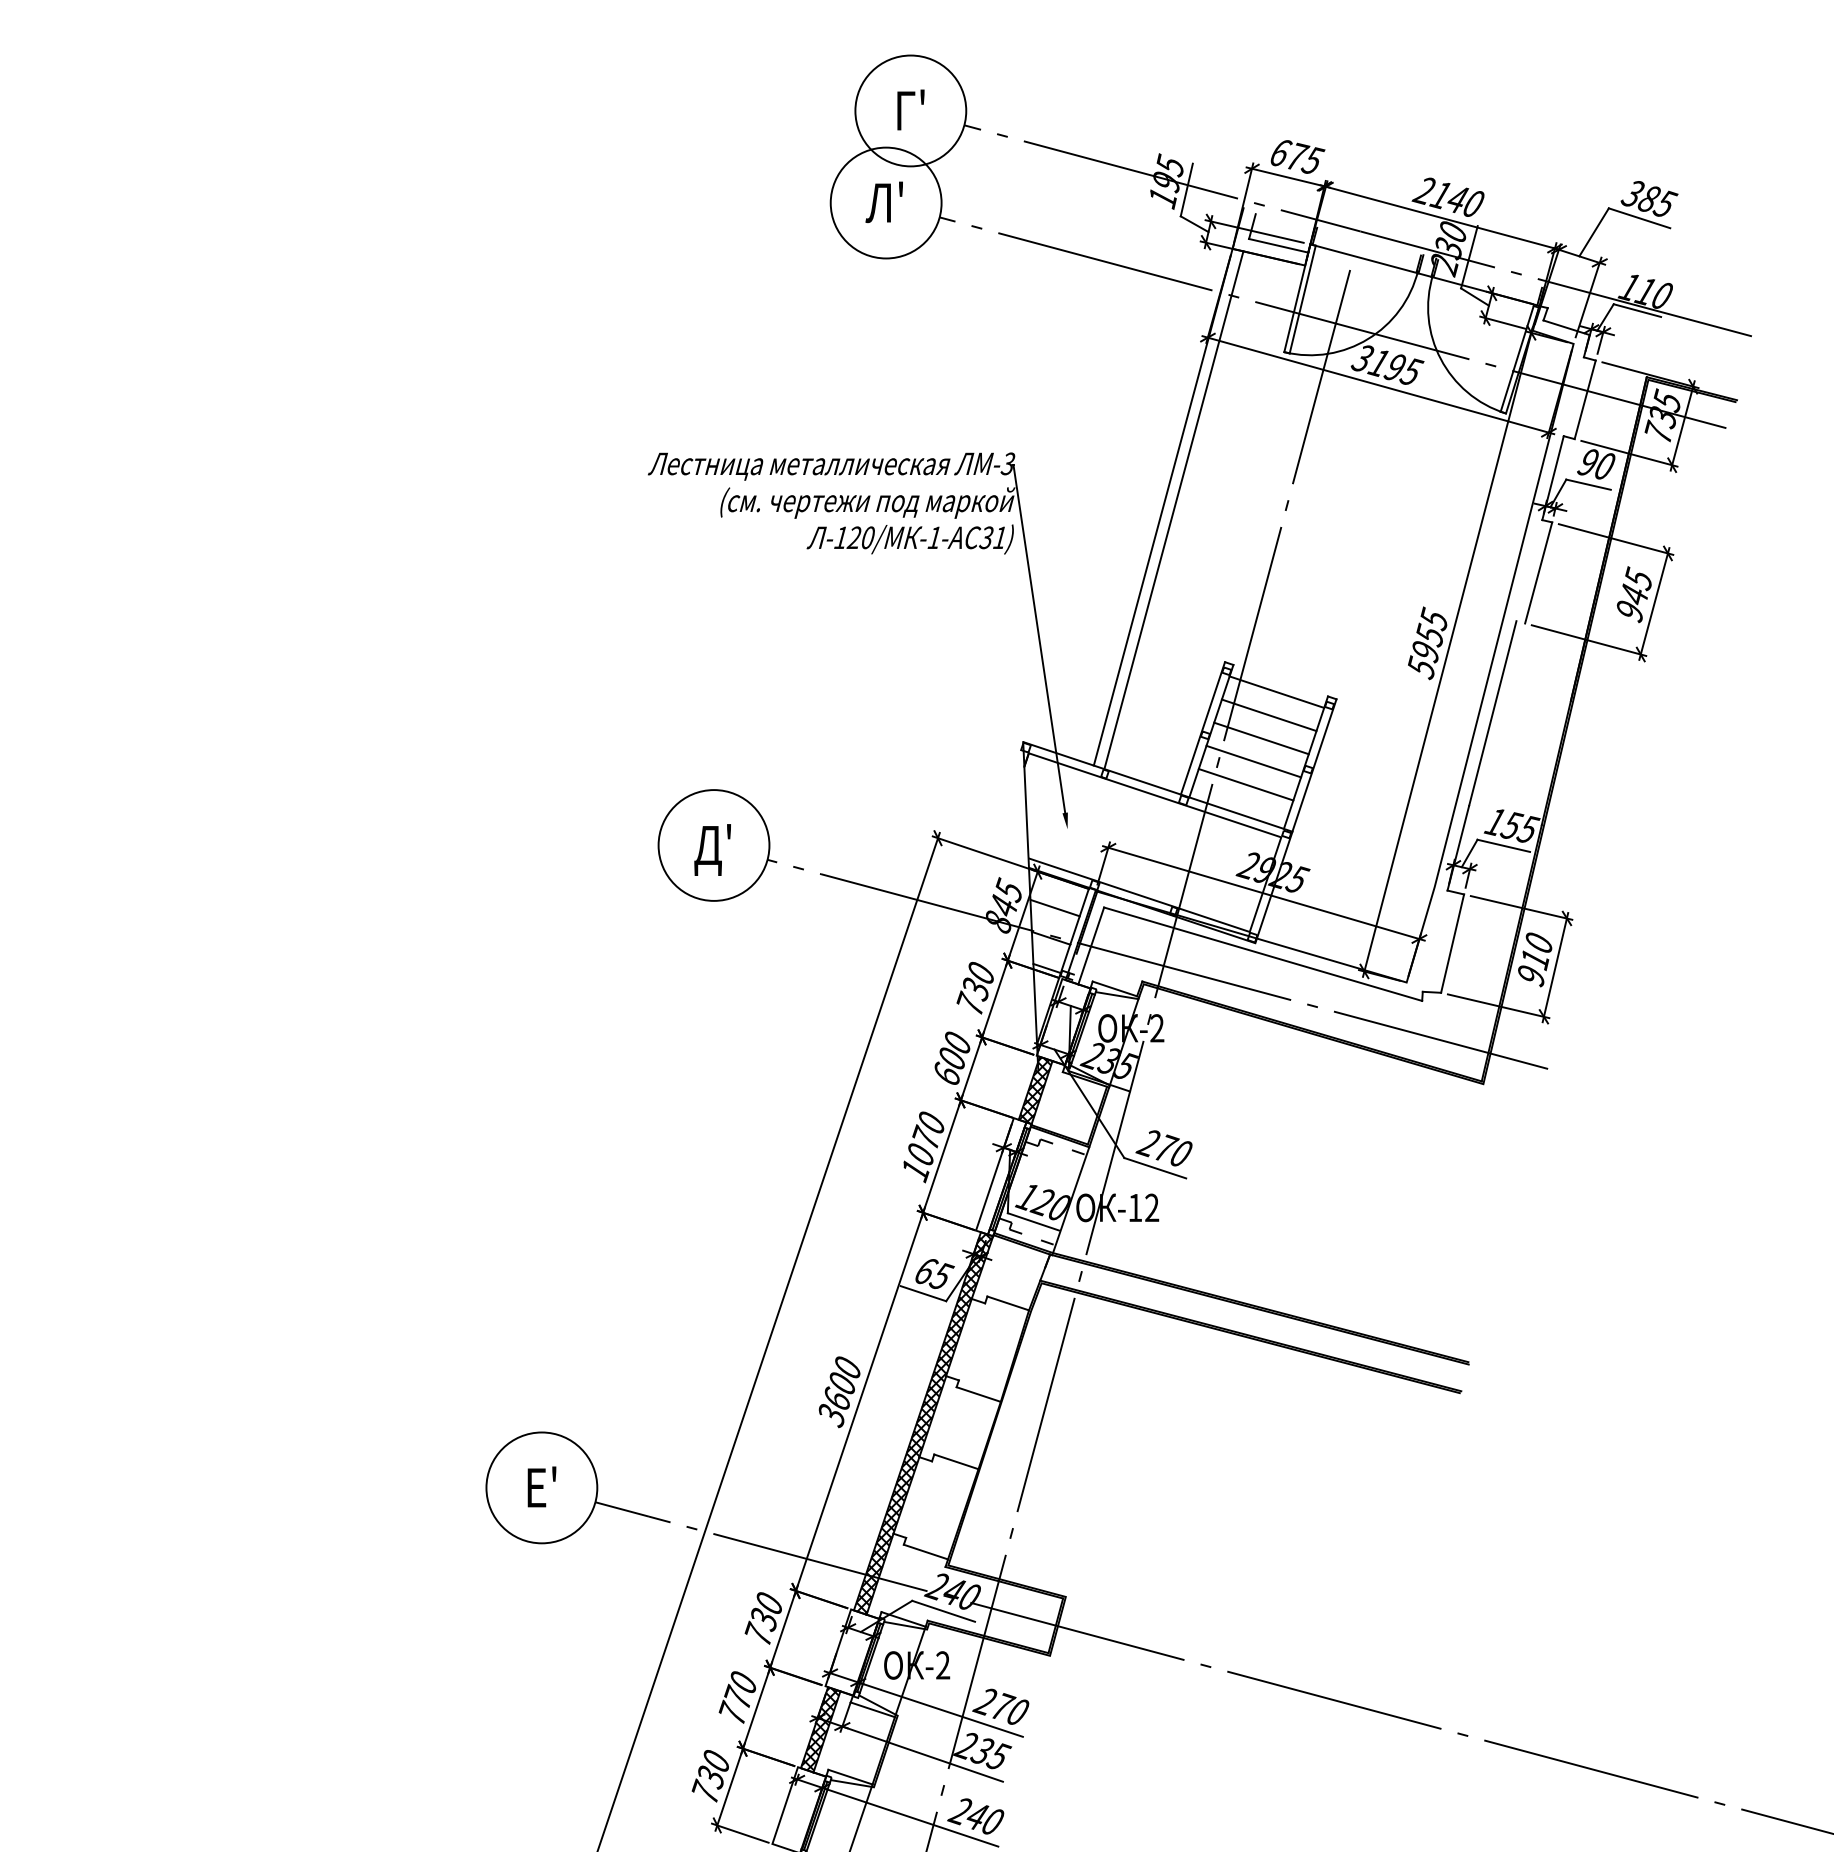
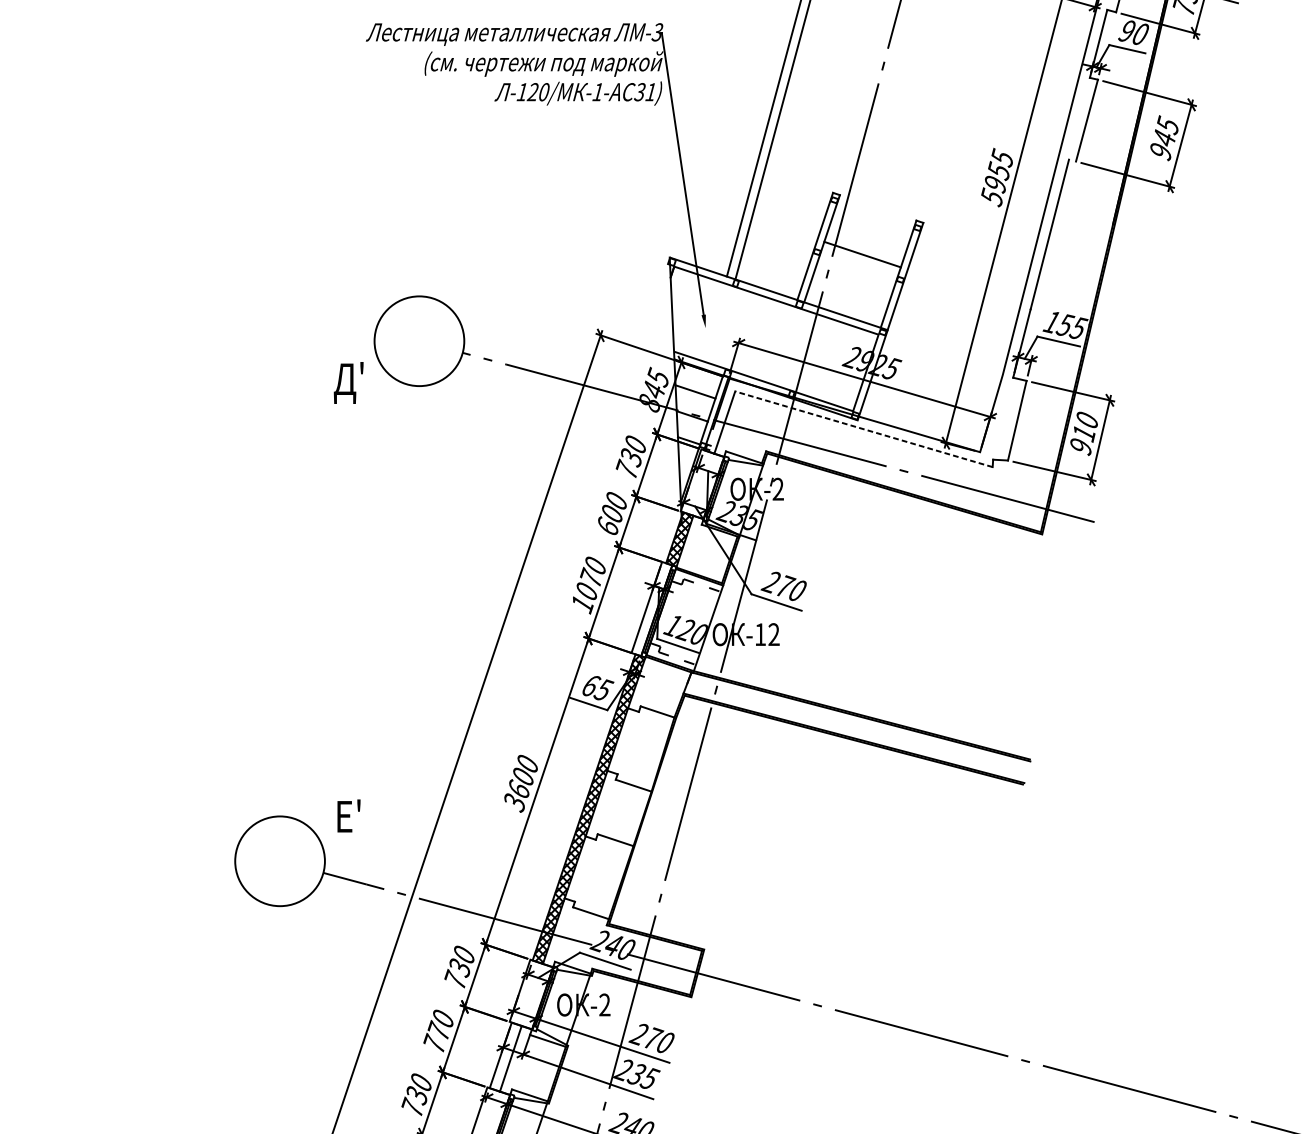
line: (1276, 691) -> (874, 216), removed
line: (1268, 715) -> (868, 236), removed
line: (1253, 761) -> (856, 273), removed
line: (1245, 784) -> (849, 291), removed
text: (712, 849) -> (348, 382), moved
line: (1263, 954) -> (864, 429), solid -> dashed
text: (541, 1486) -> (348, 815), moved
hatch: (819, 1728) -> (504, 1056), removed

